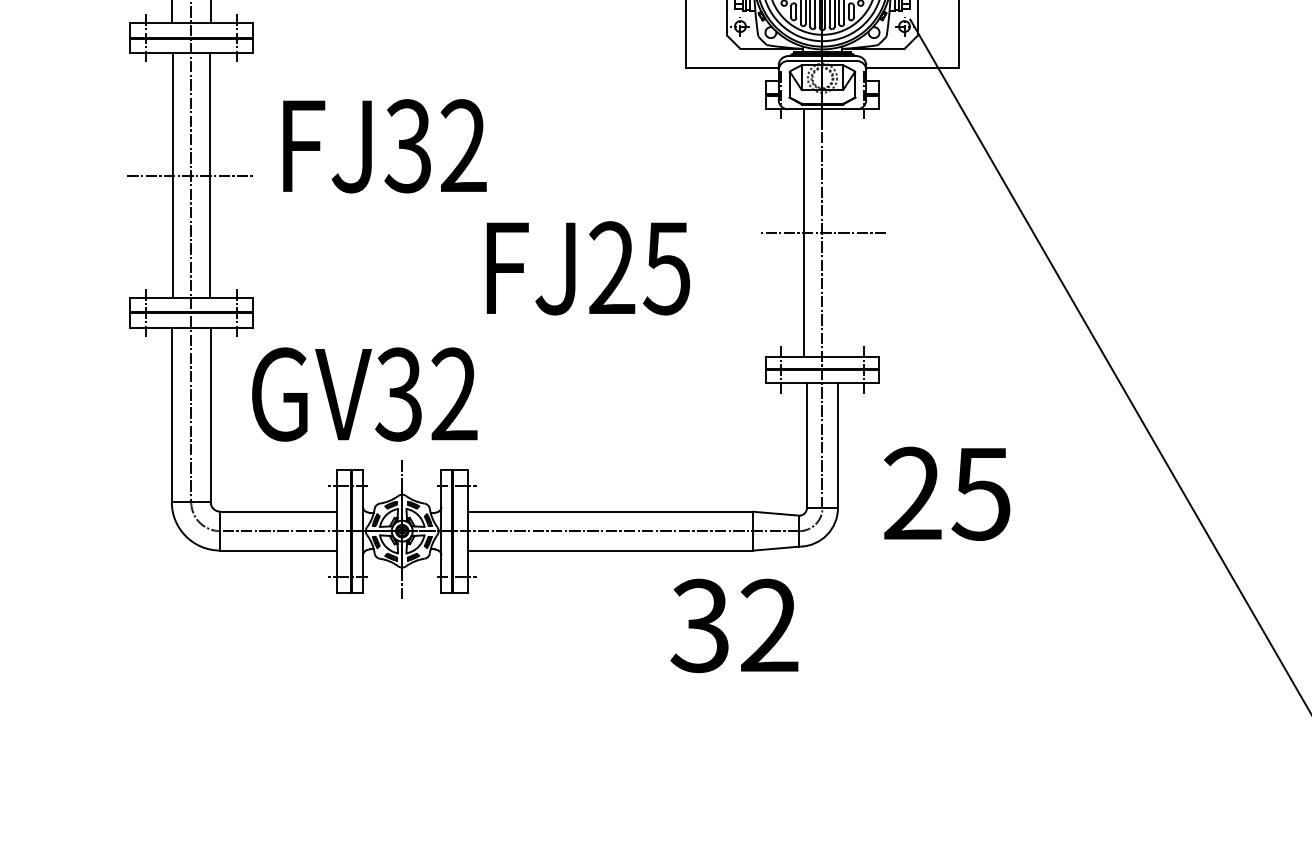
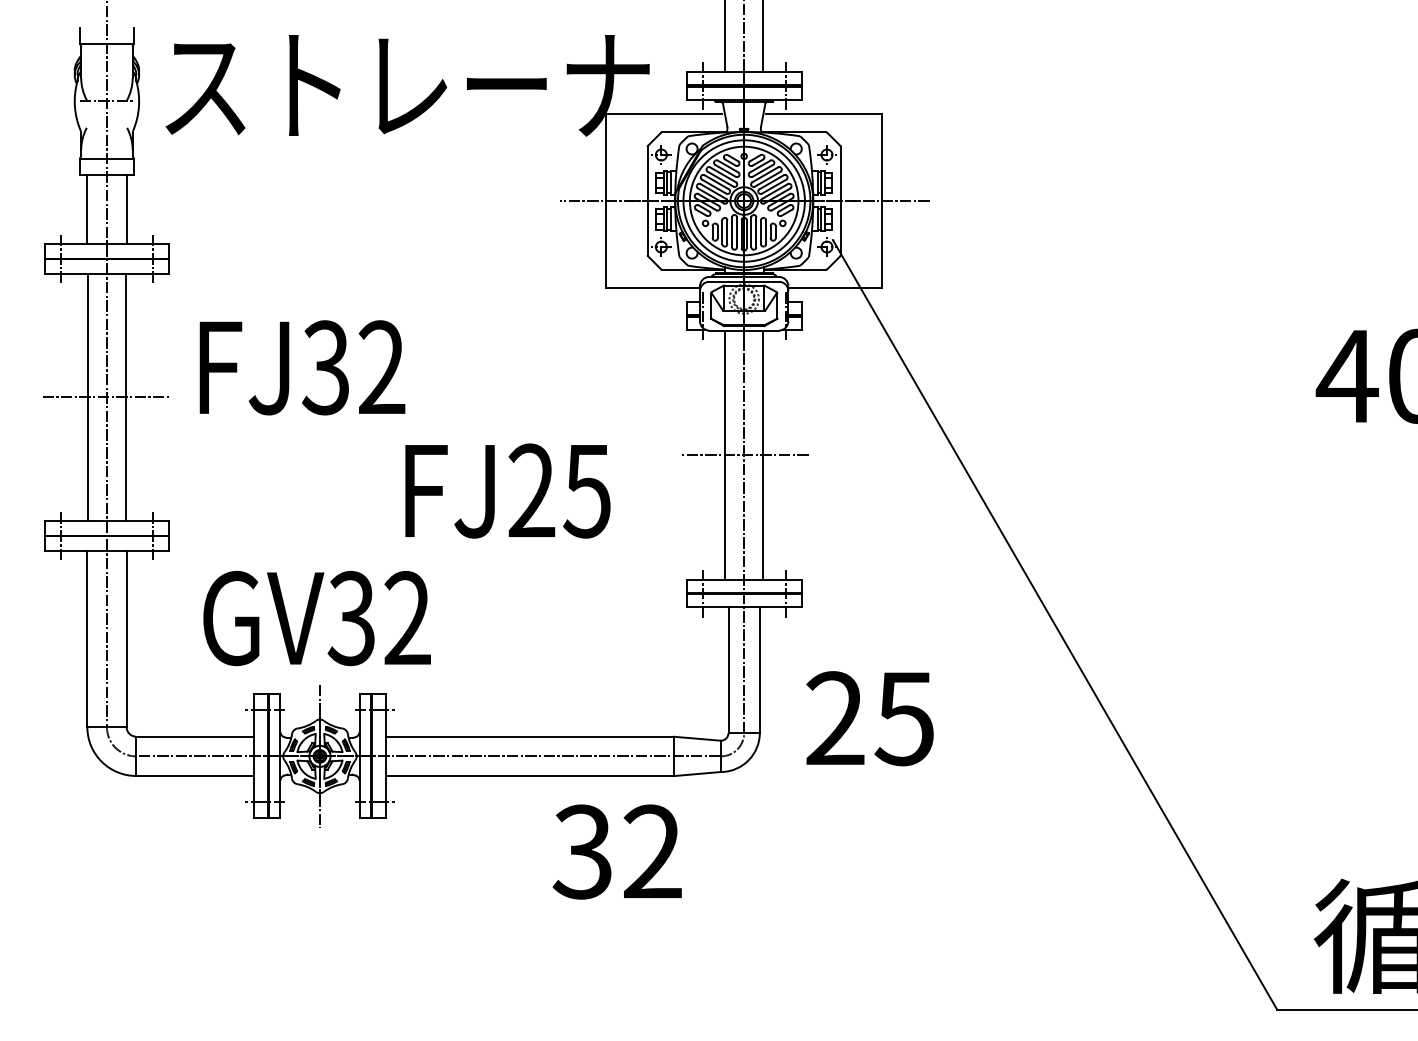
line: (841, 233) -> (763, 455), added
text: (364, 394) -> (316, 618), moved
text: (733, 625) -> (616, 851), moved

